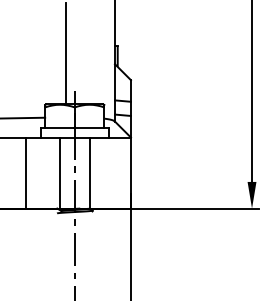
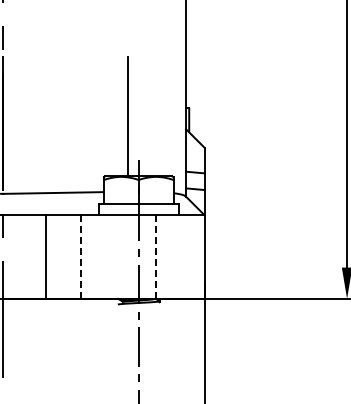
line: (60, 172) -> (121, 256), removed
line: (26, 173) -> (81, 257), solid -> dashed
line: (89, 173) -> (156, 257), solid -> dashed

